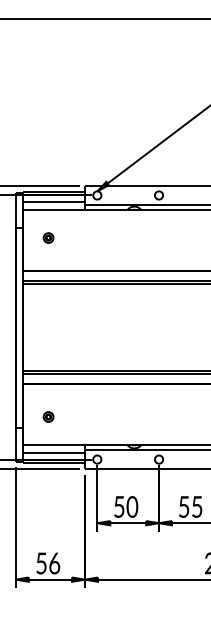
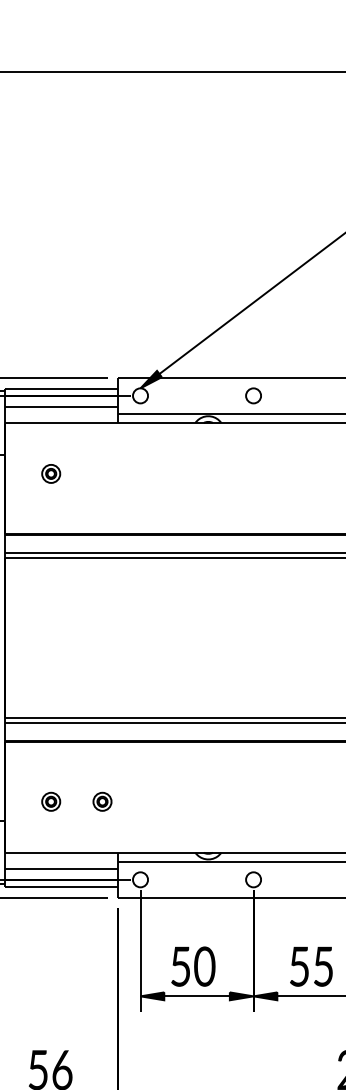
part: (76, 416) -> (102, 800), added

